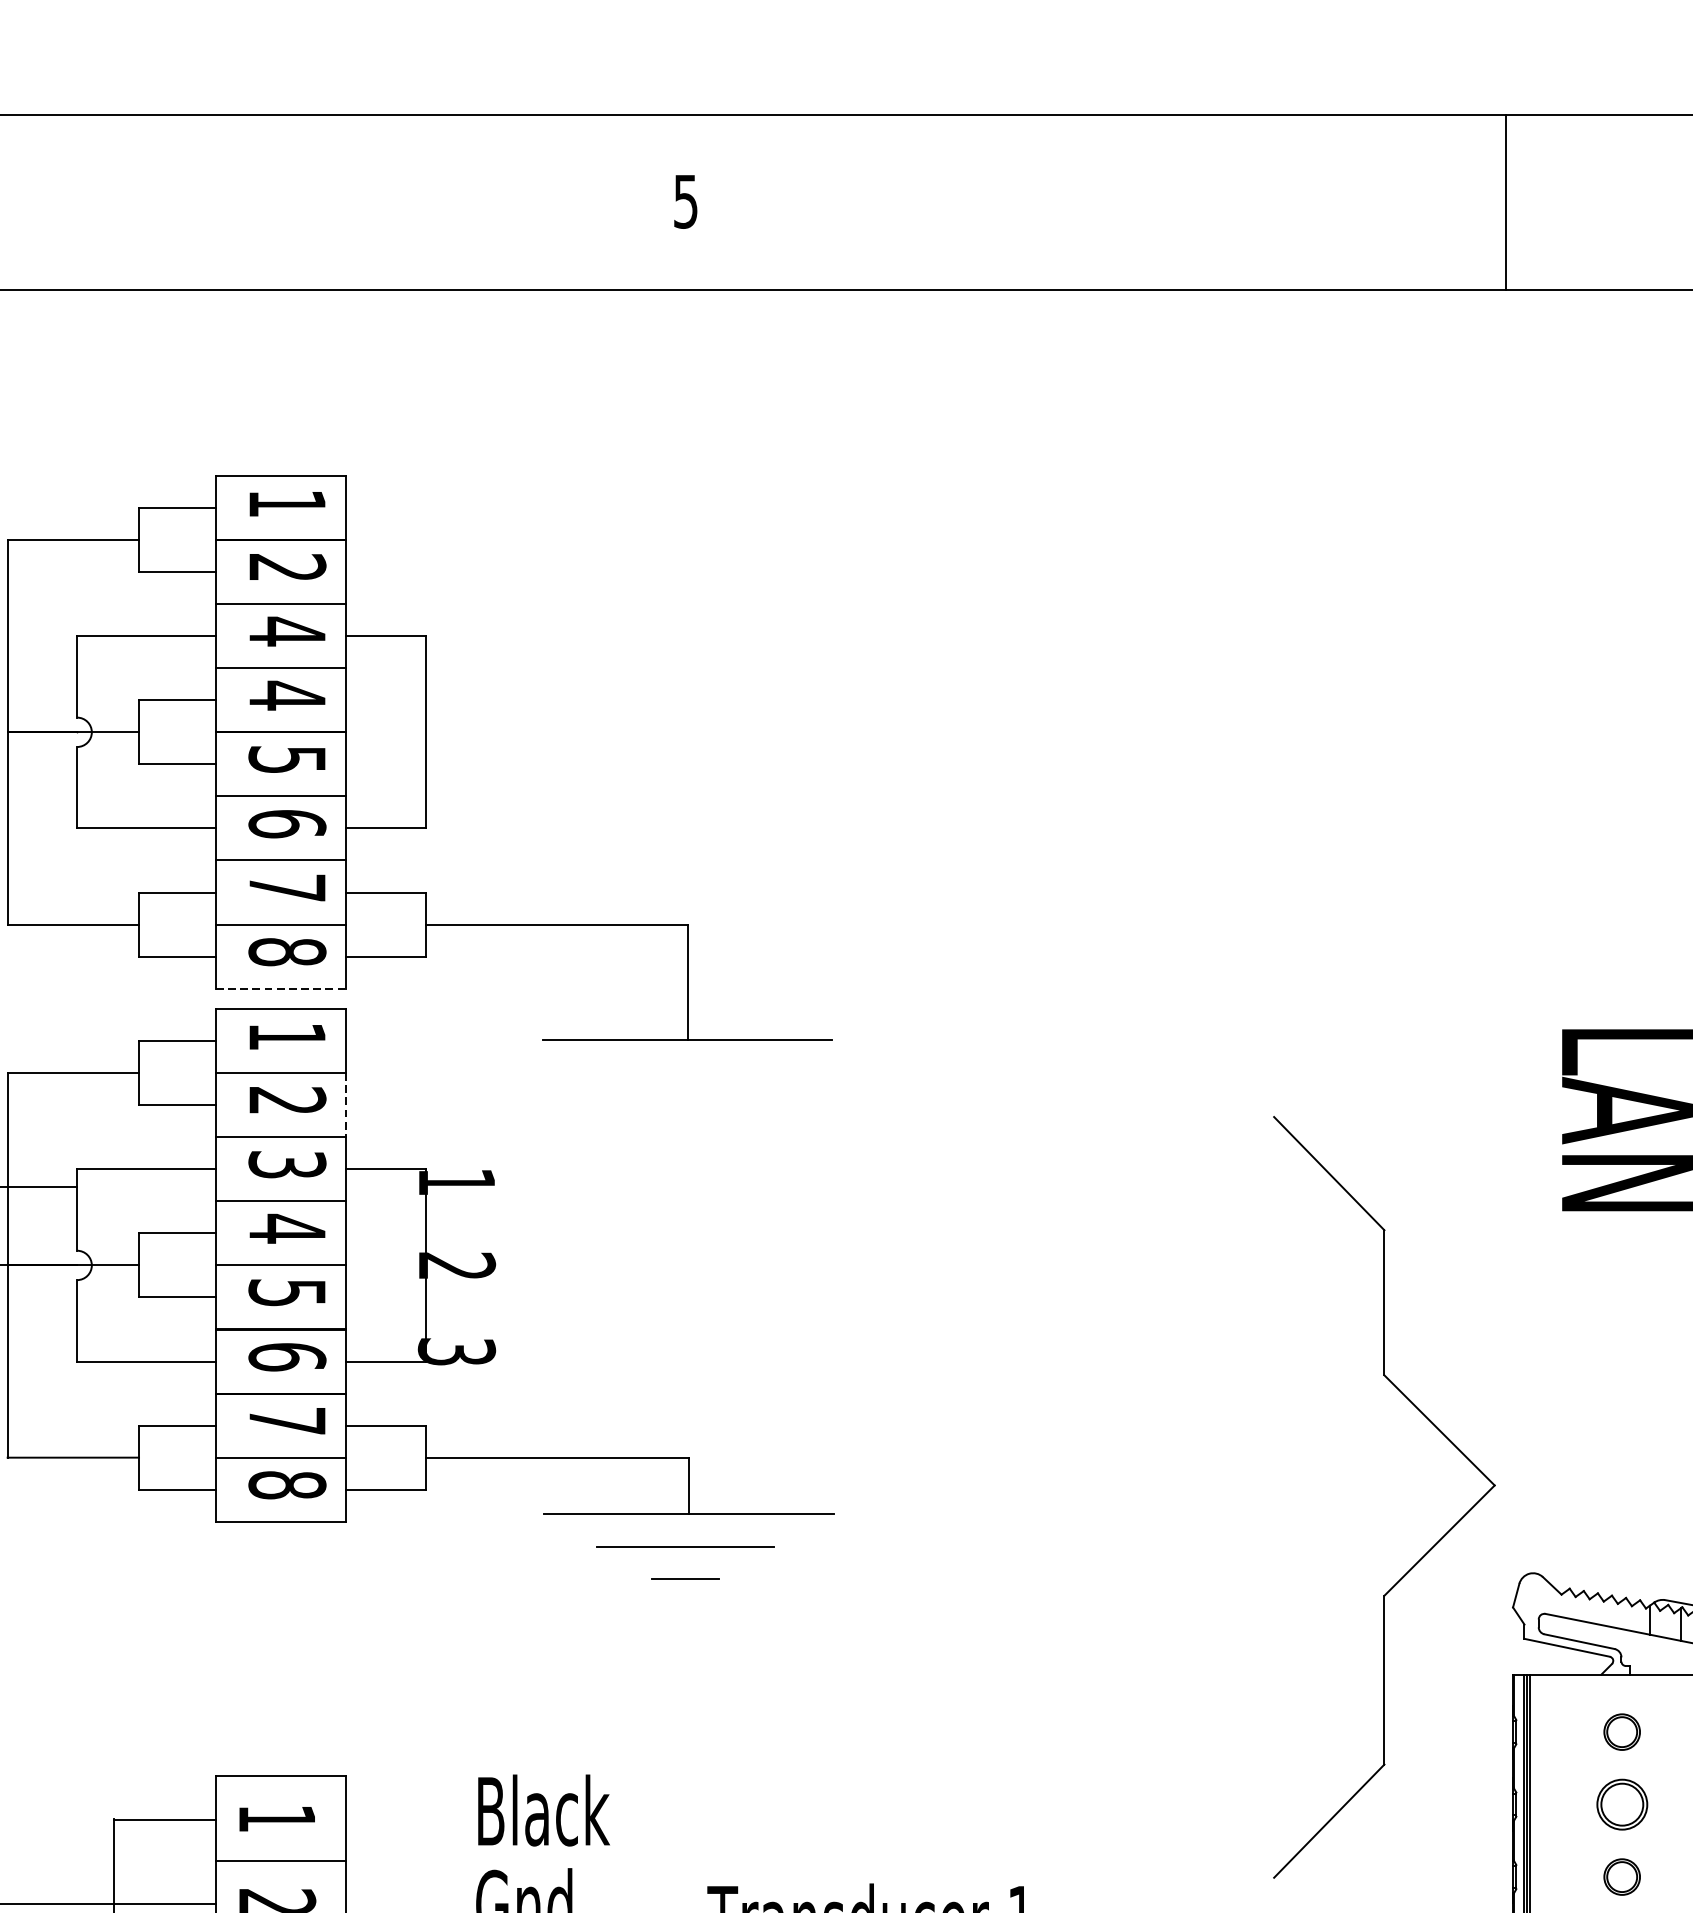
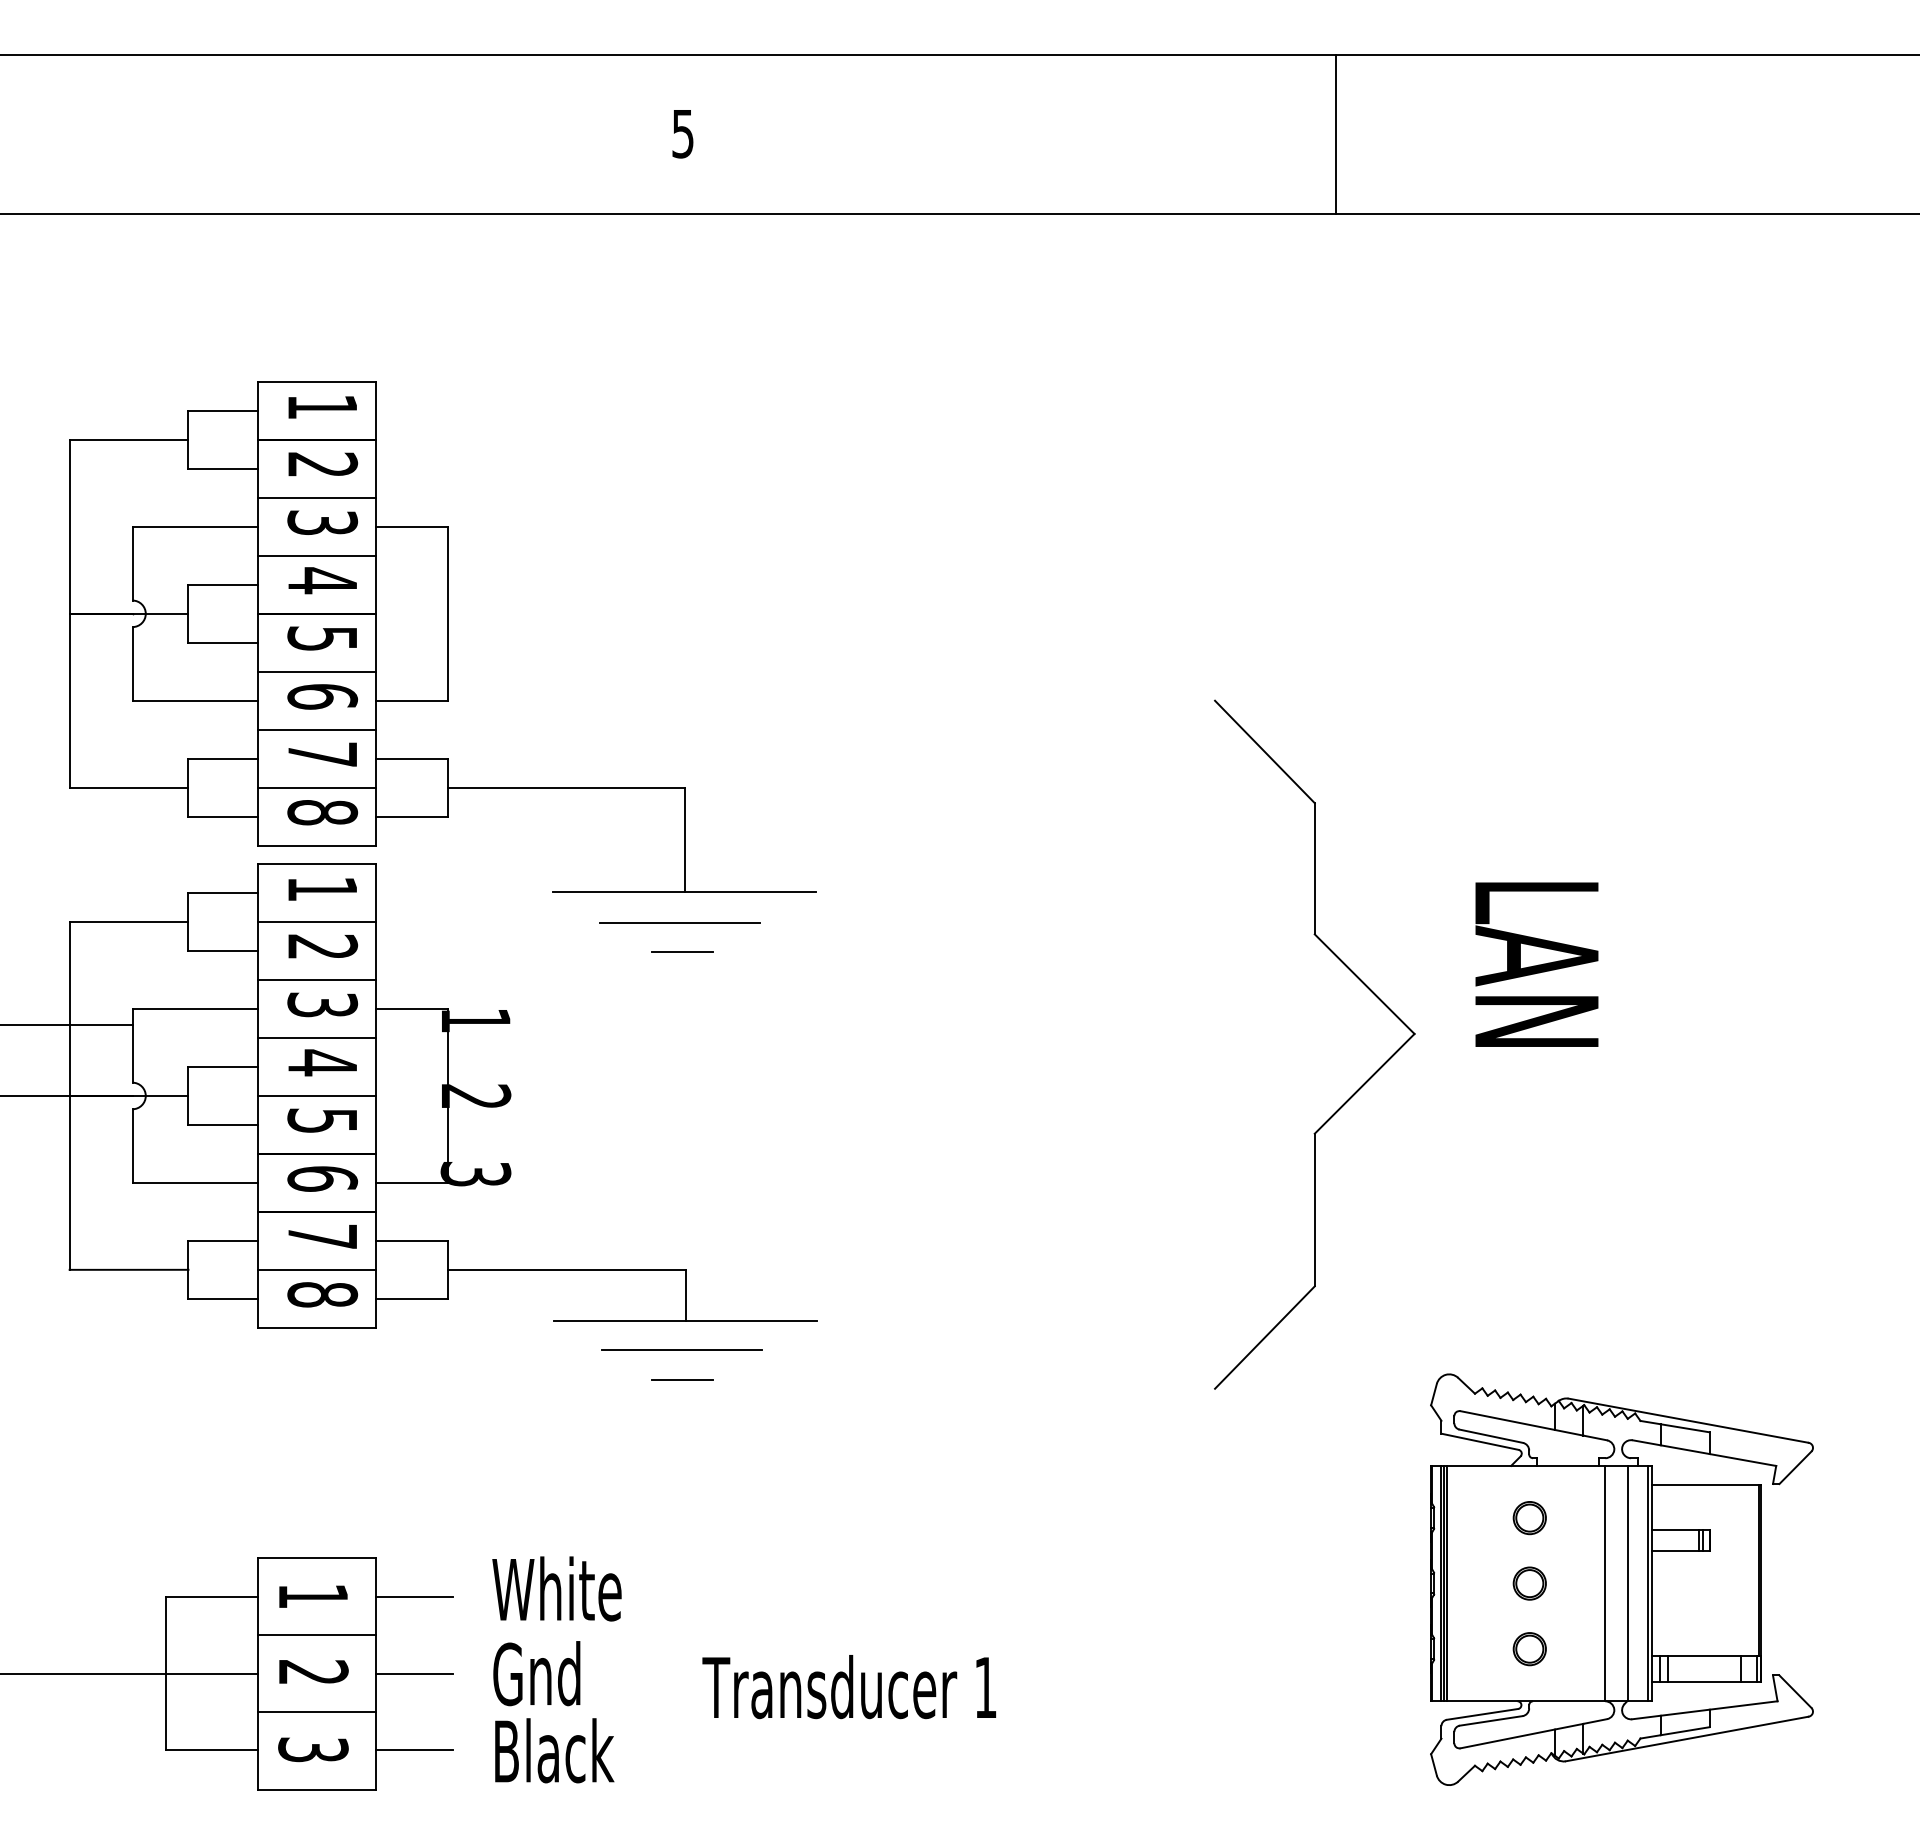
line: (1505, 202) -> (1335, 134), moved
text: (287, 631) -> (322, 522), 4 -> 3
line: (280, 988) -> (316, 845), dashed -> solid
line: (683, 1074) -> (680, 923), added
line: (345, 1105) -> (375, 951), dashed -> solid
line: (685, 1105) -> (682, 951), added
part: (1432, 1545) -> (1358, 1088), moved
part: (1621, 1804) -> (1529, 1583), size x0.71
text: (545, 1810) -> (556, 1588), Black -> White
line: (388, 1819) -> (414, 1597), added
line: (388, 1903) -> (414, 1673), added

